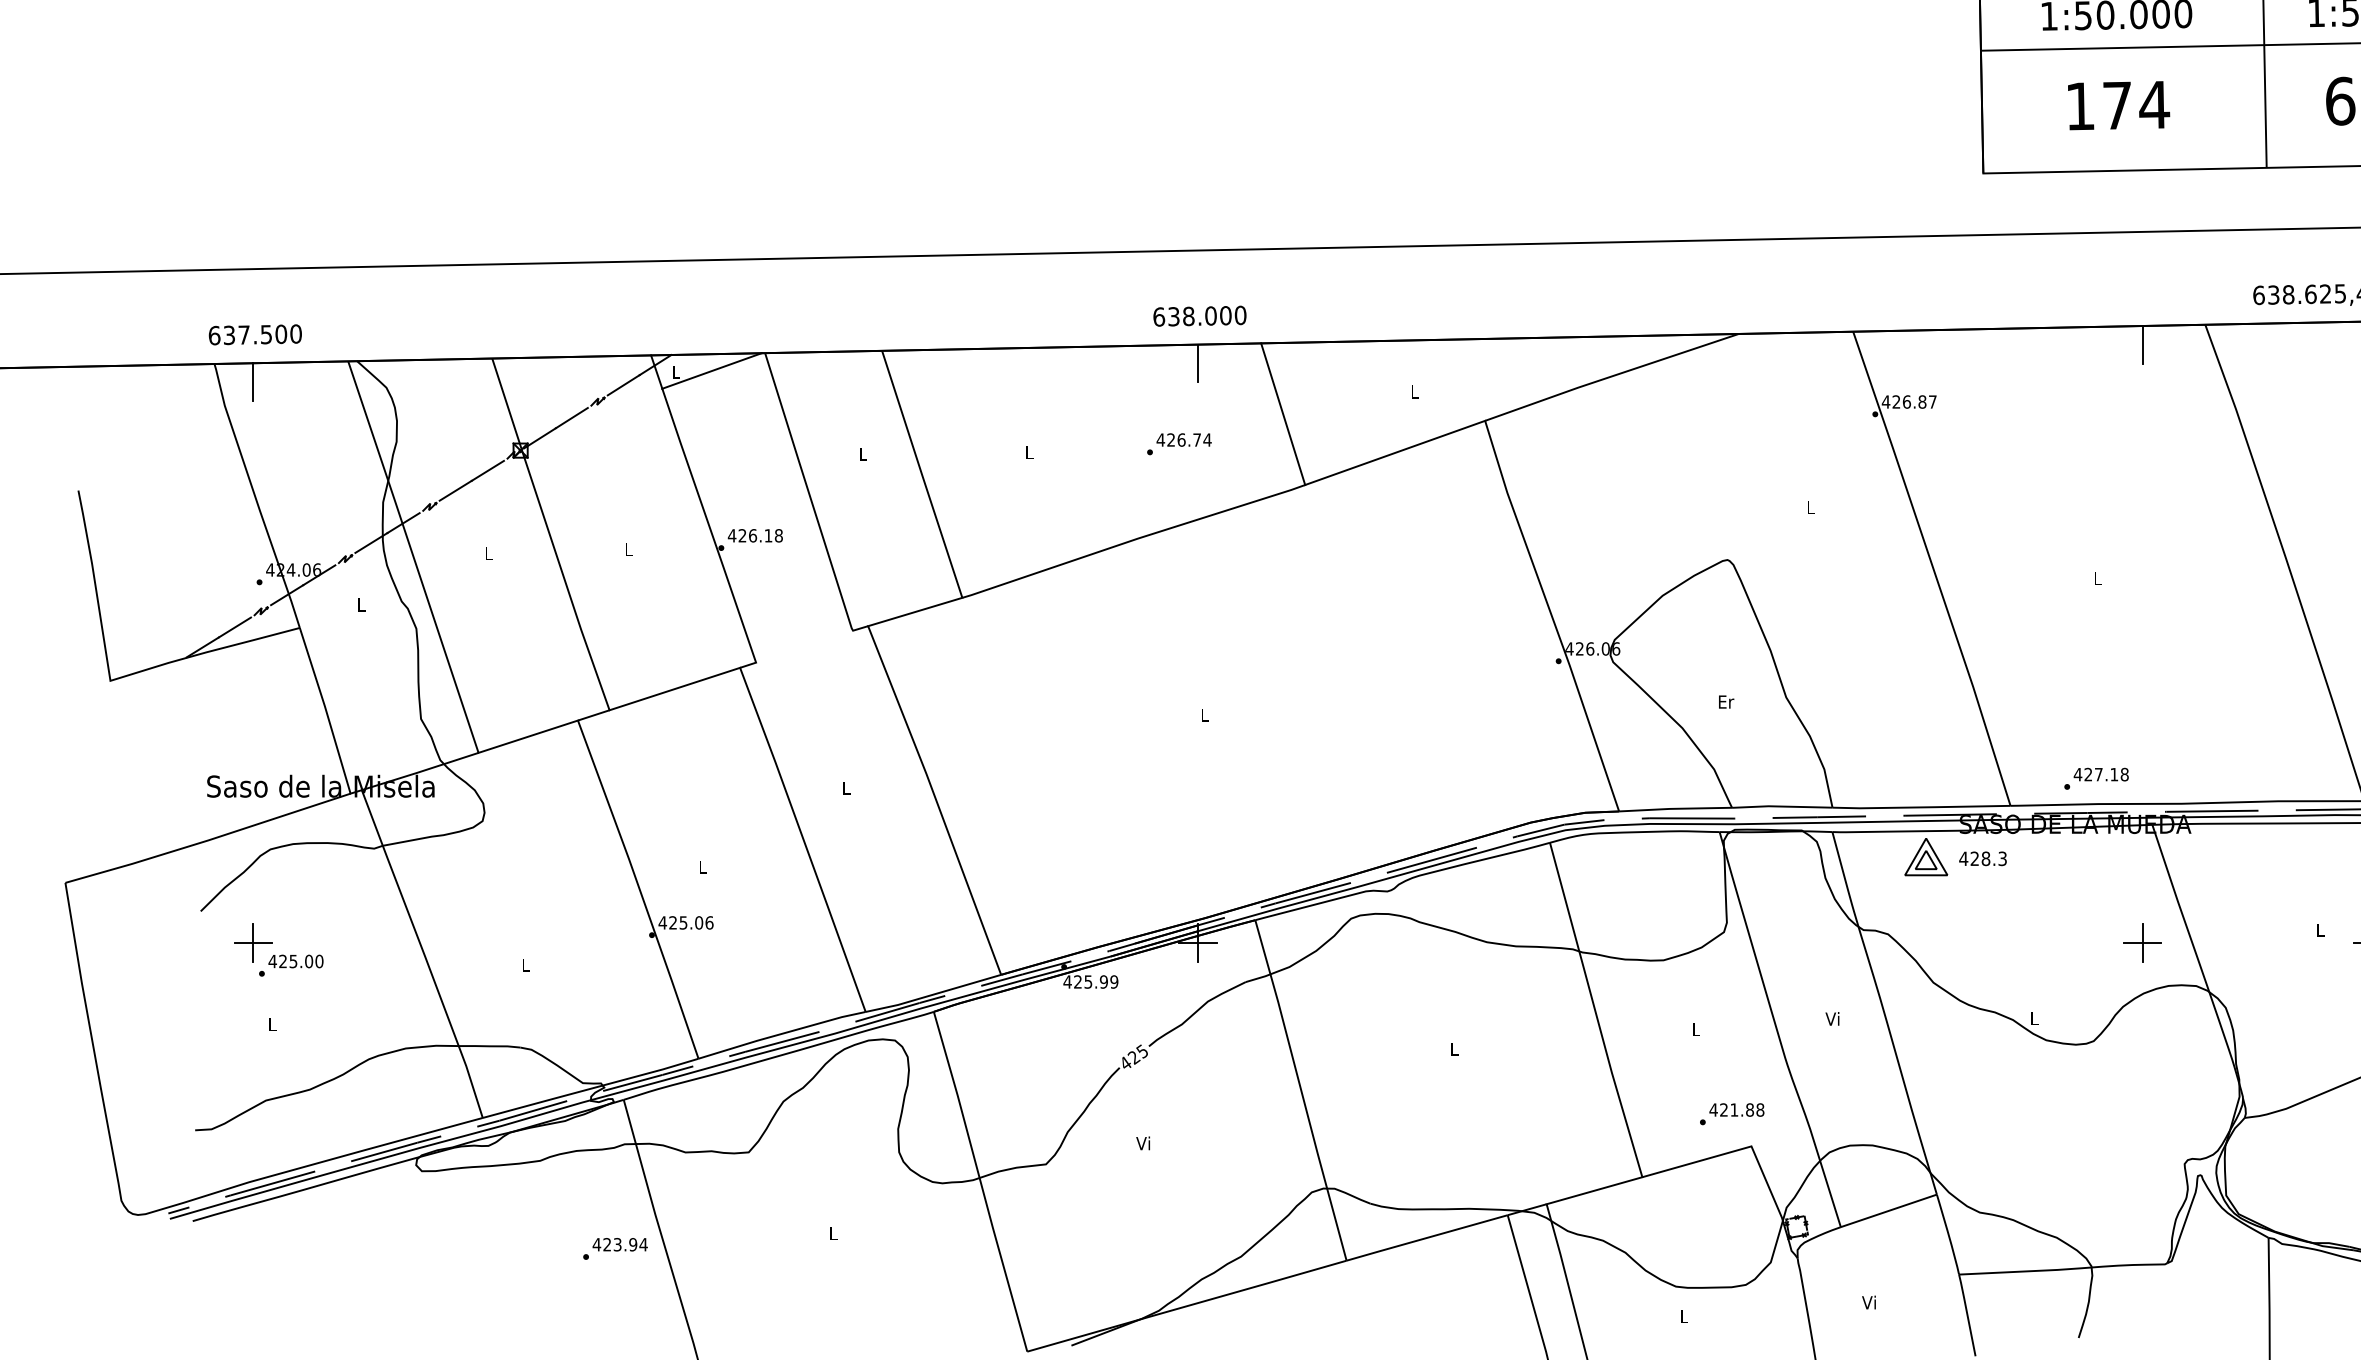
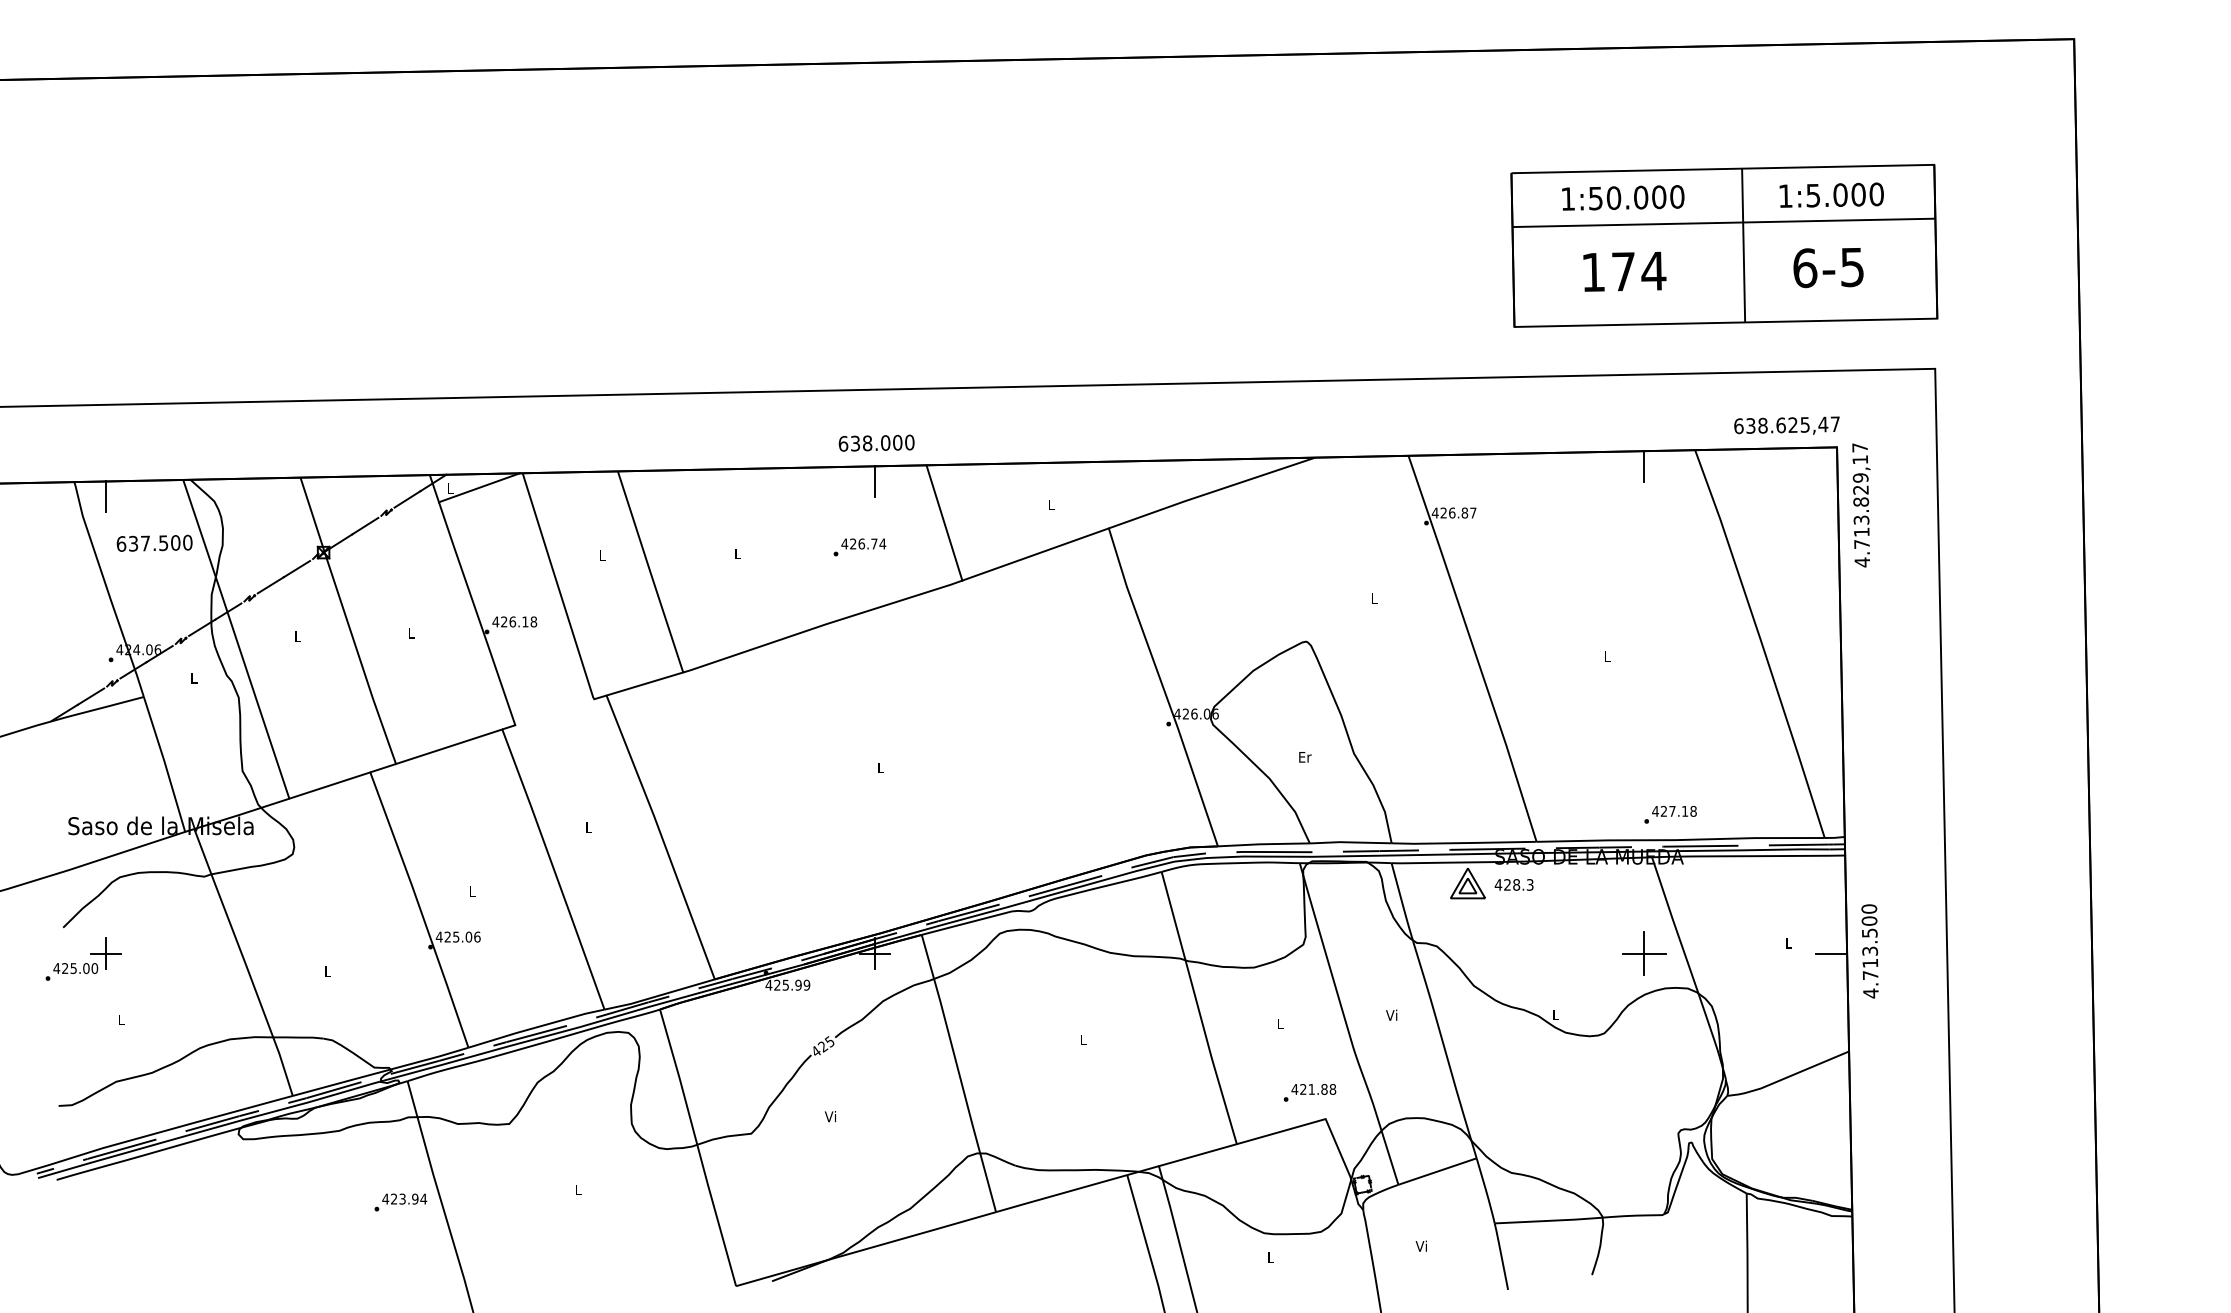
text: (255, 333) -> (154, 542), moved
text: (2096, 778) -> (1670, 814), moved
part: (2141, 943) -> (1643, 953), size x1.4
text: (290, 965) -> (71, 971), moved

